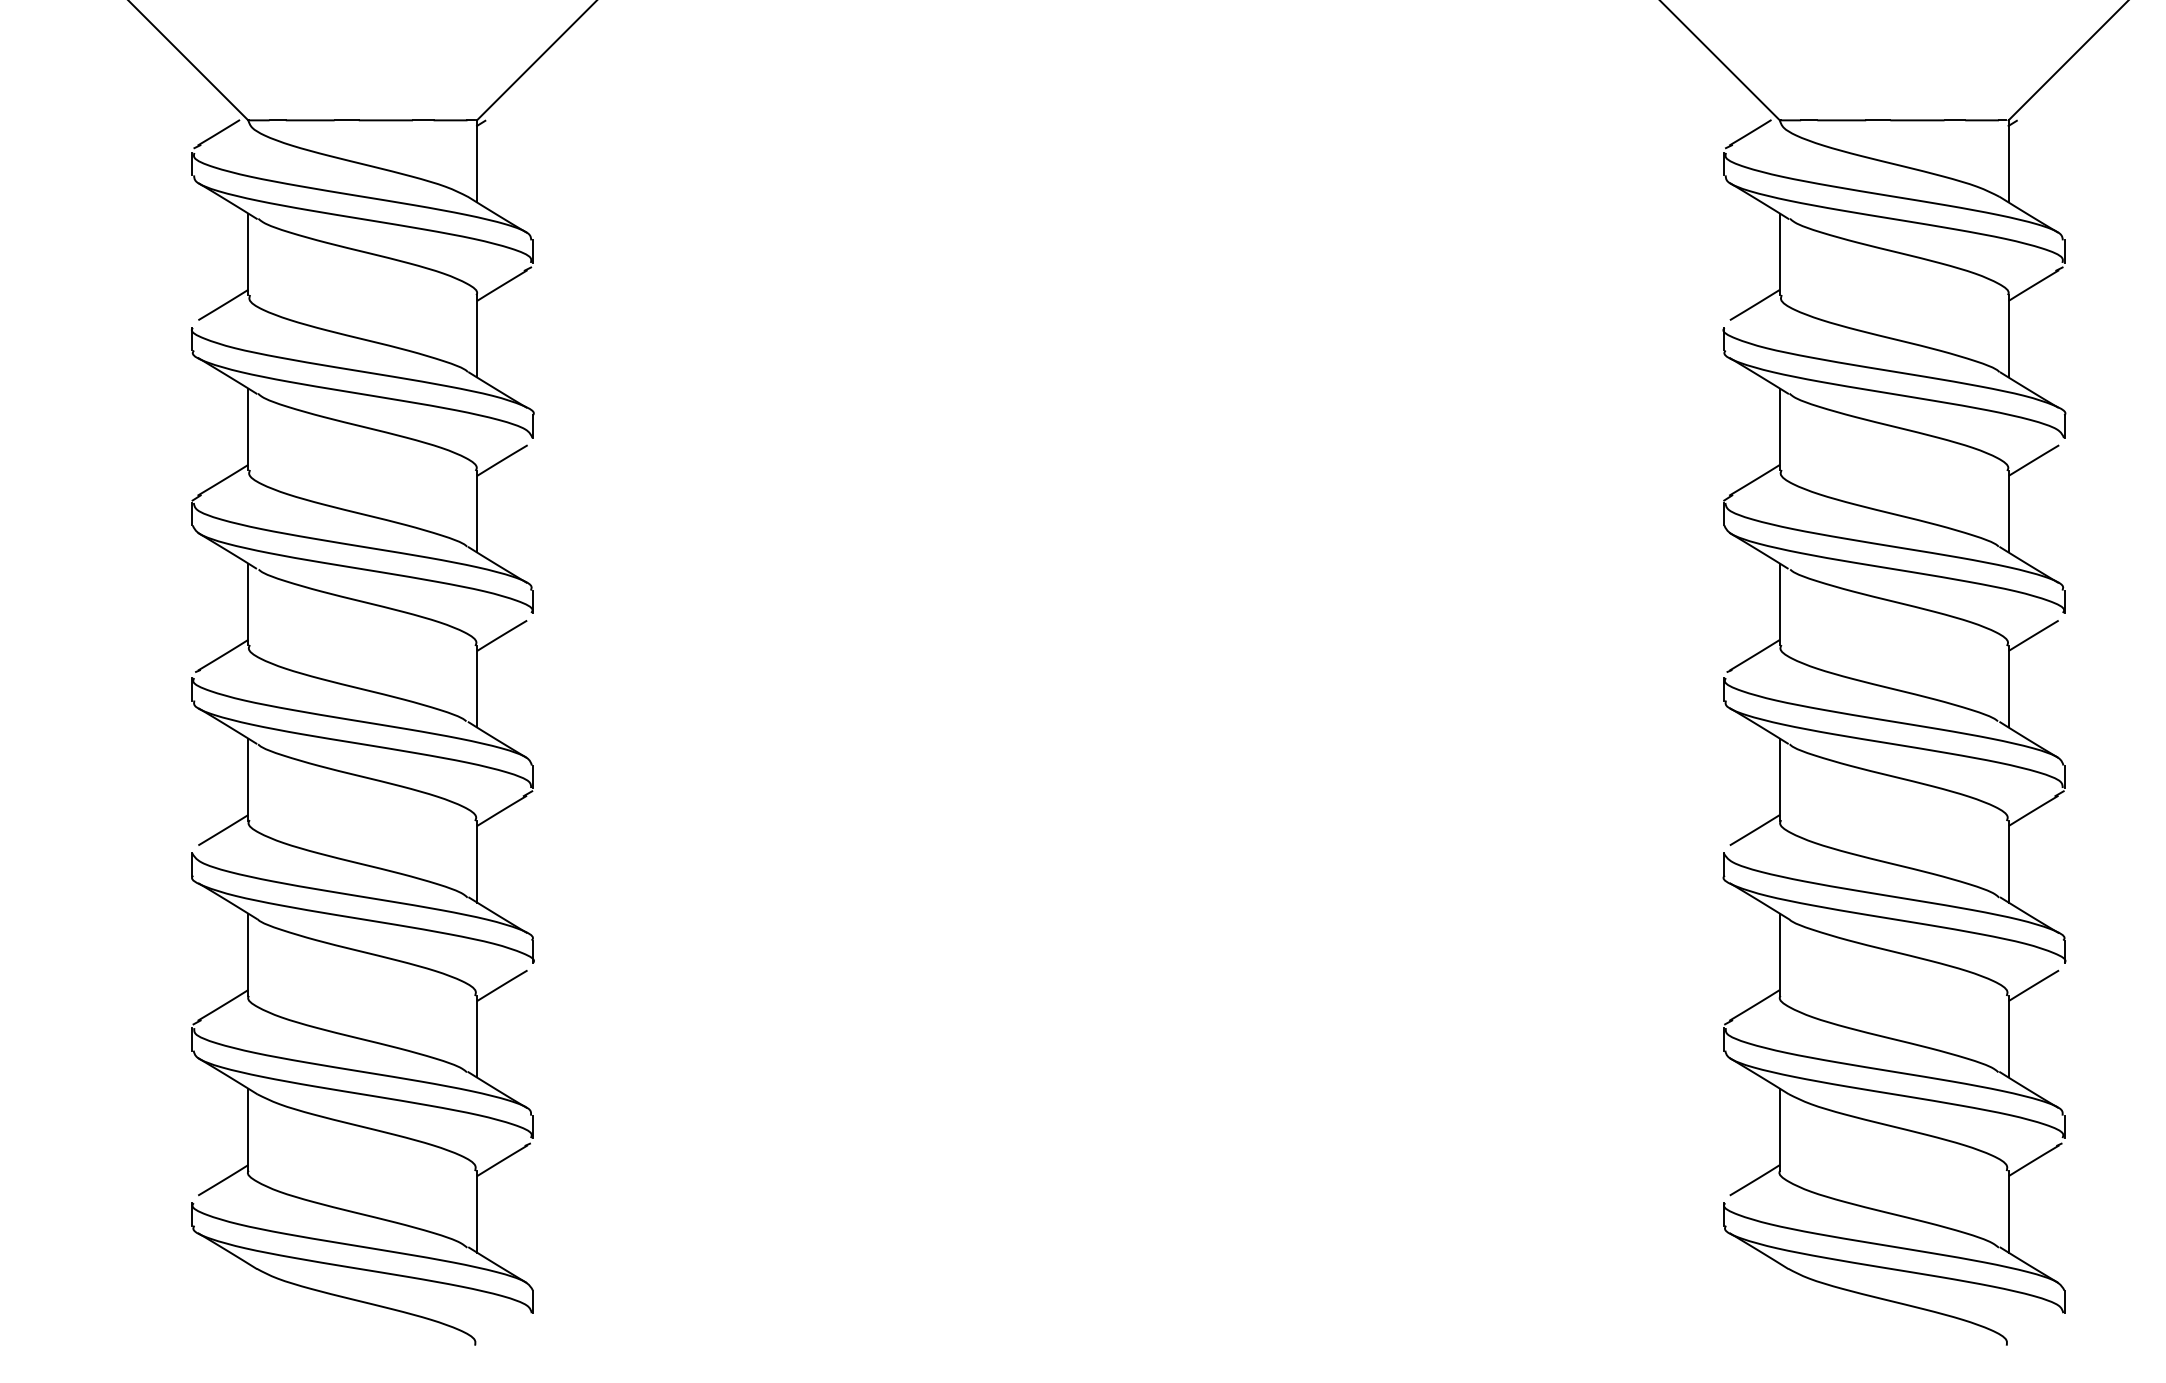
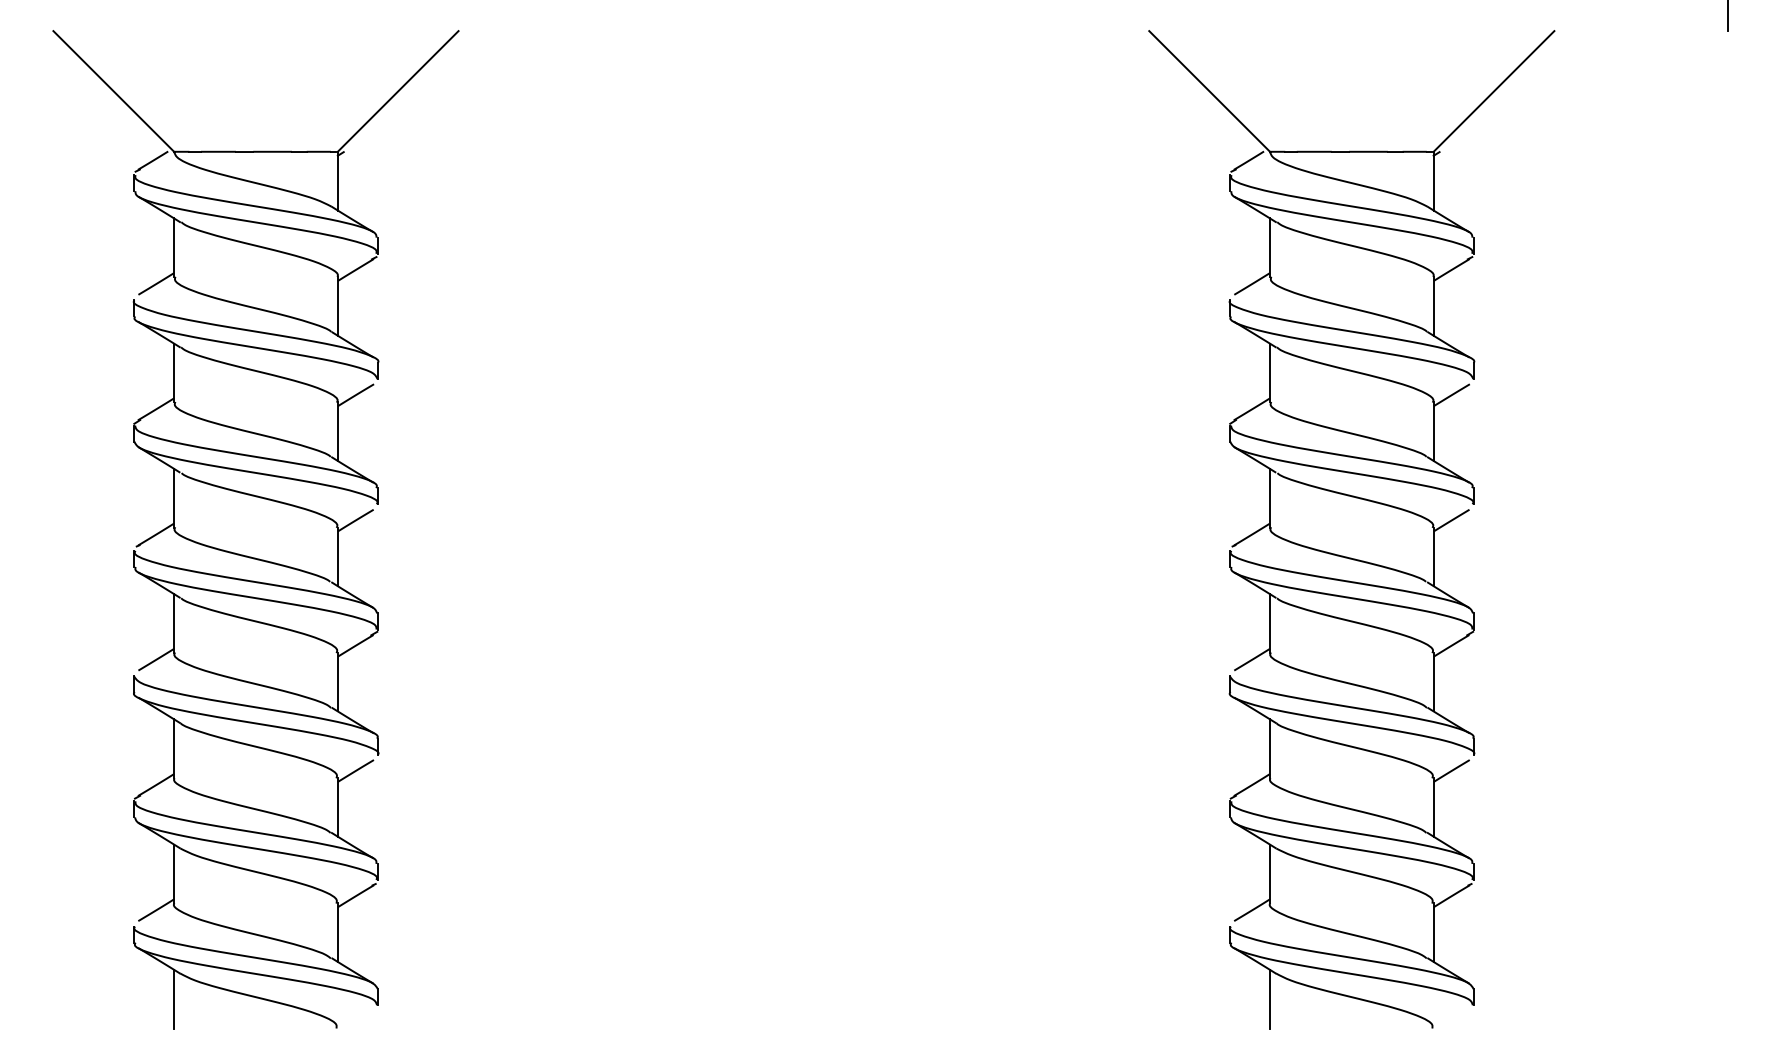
line: (248, 1303) -> (174, 998), added
line: (1779, 1303) -> (1269, 998), added

